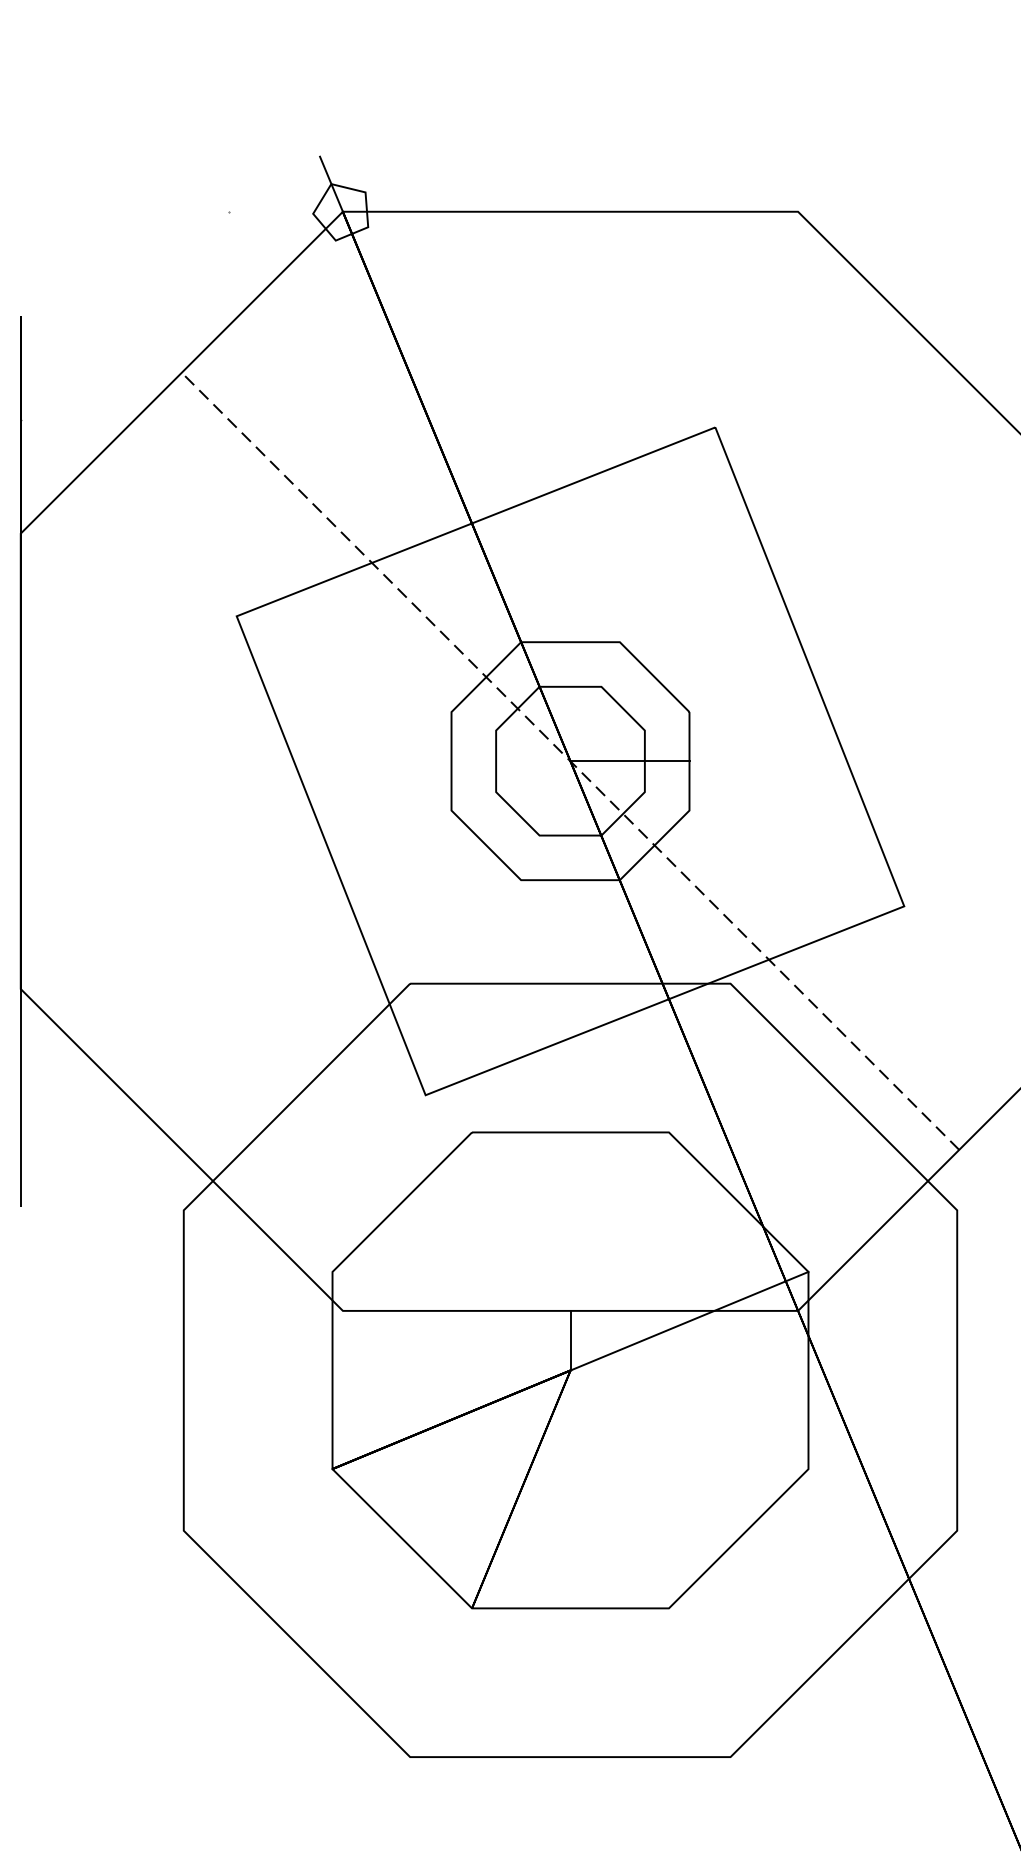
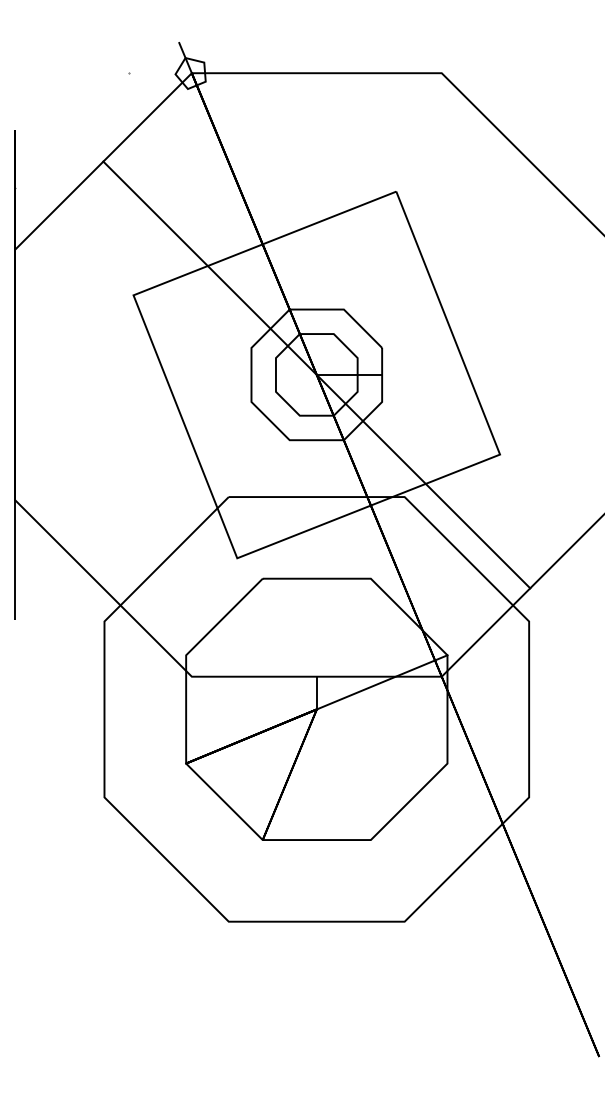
line: (569, 760) -> (316, 374), dashed -> solid

